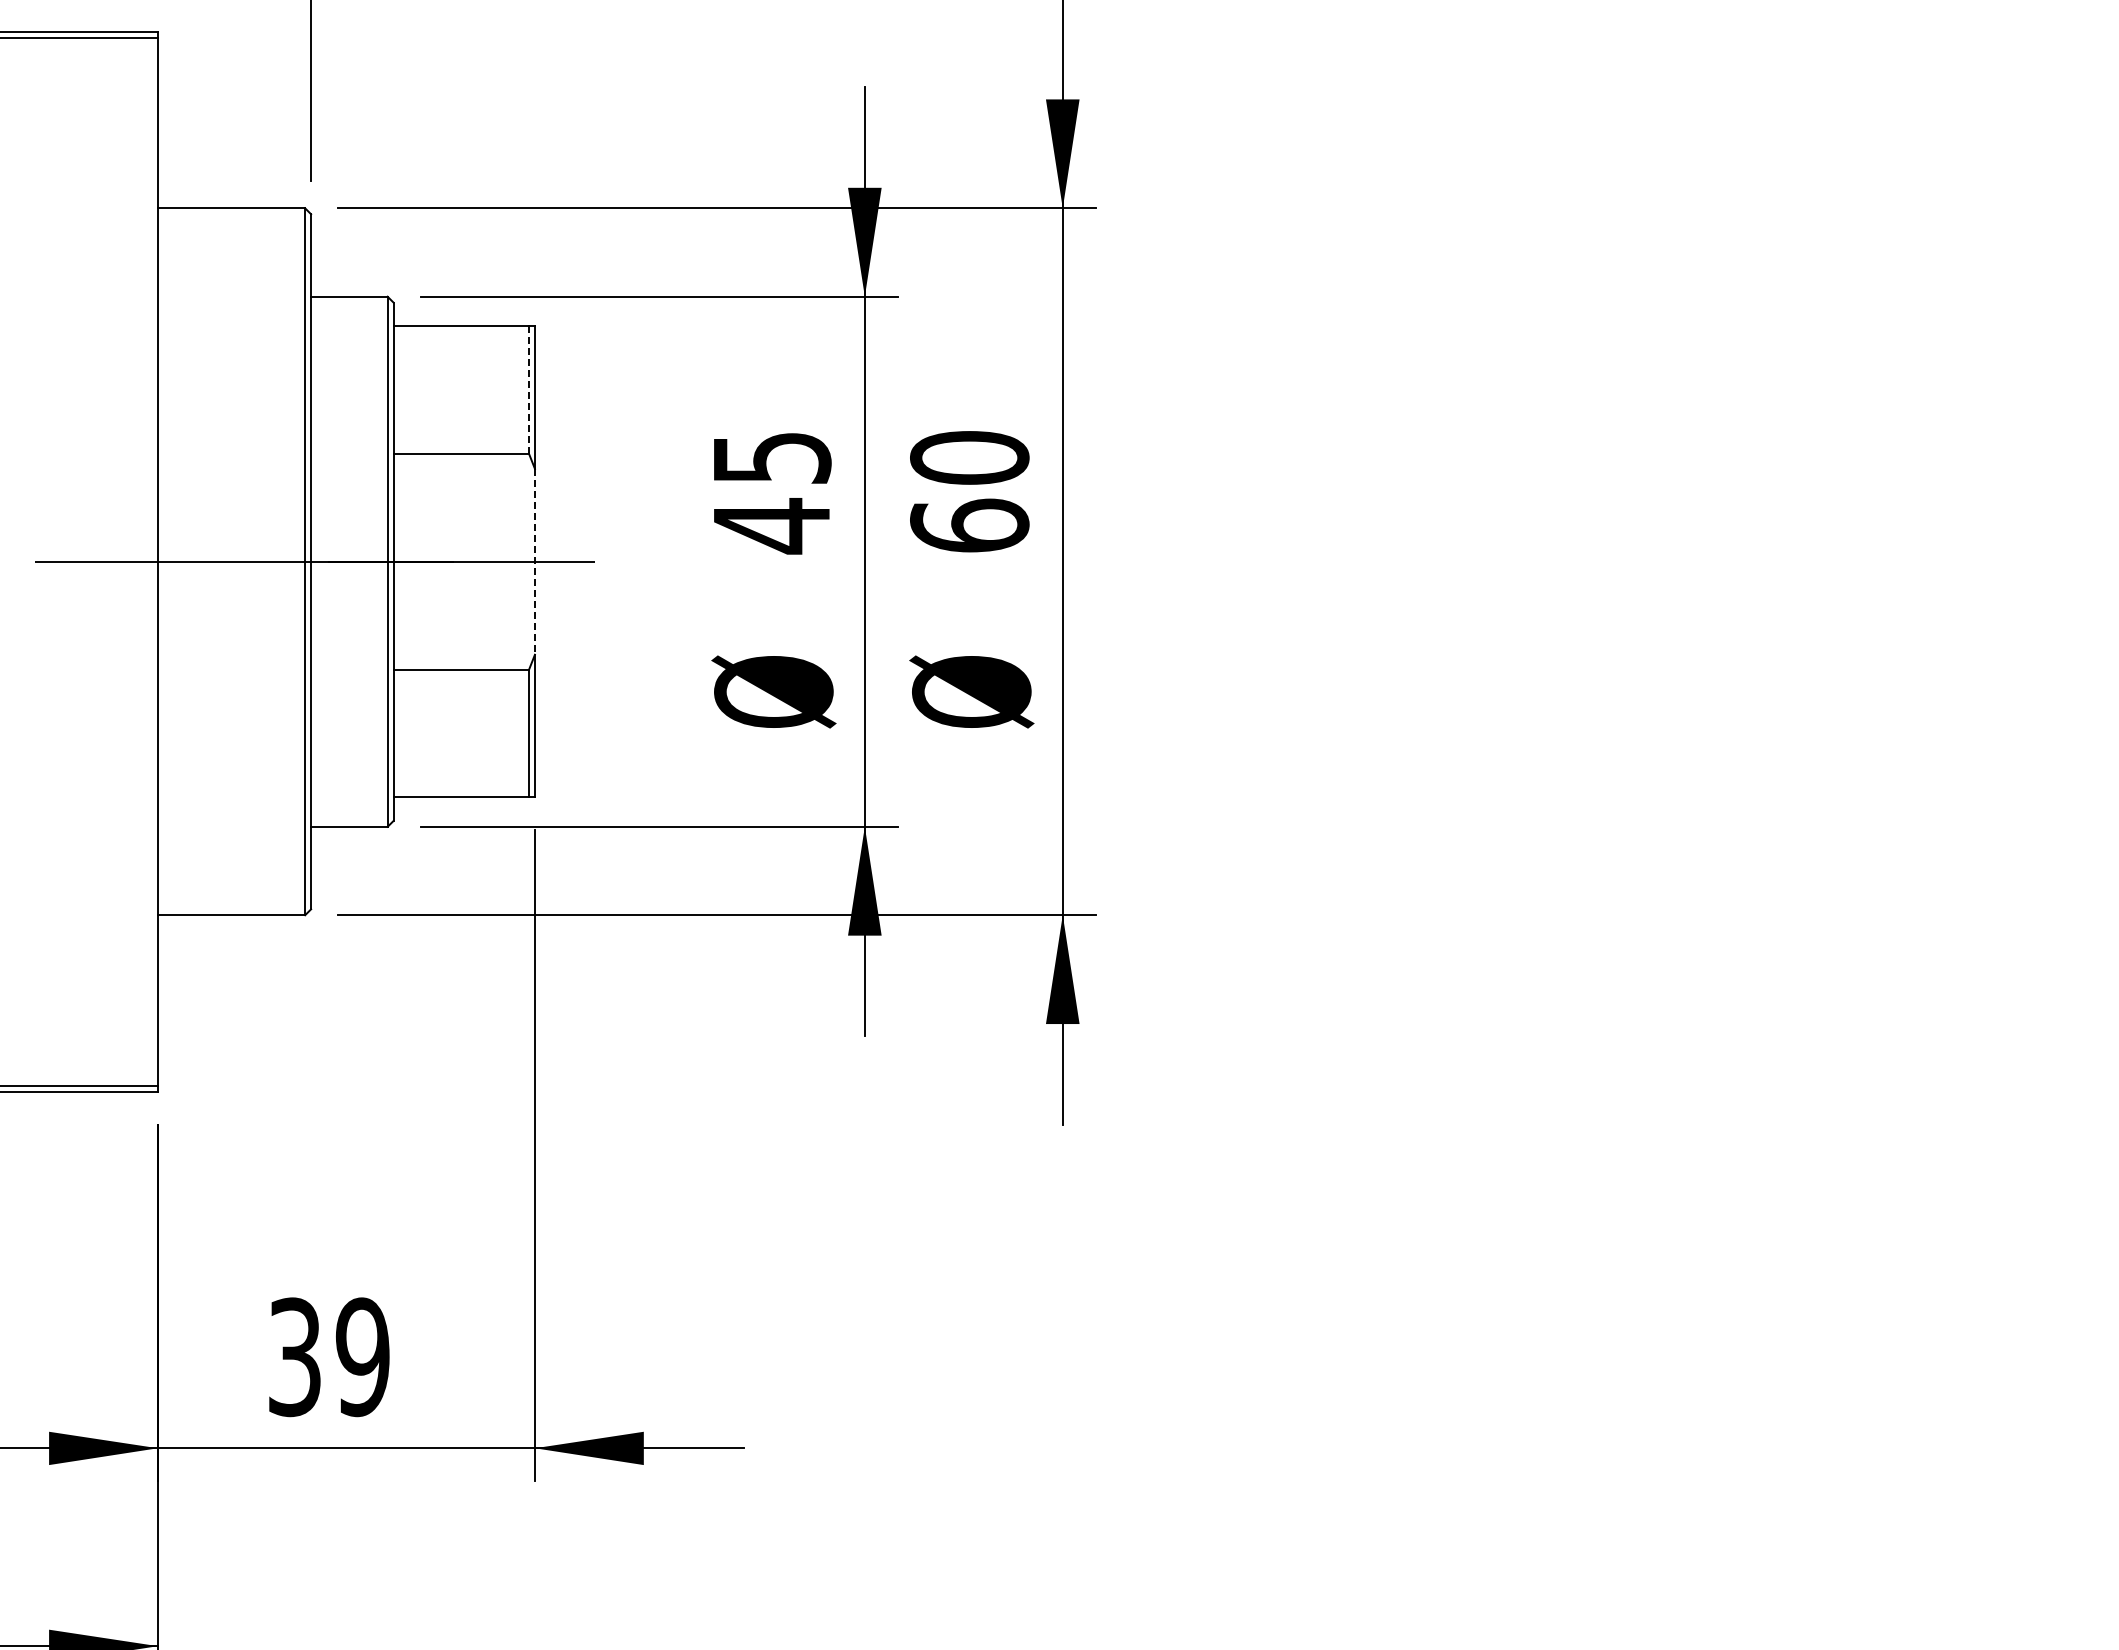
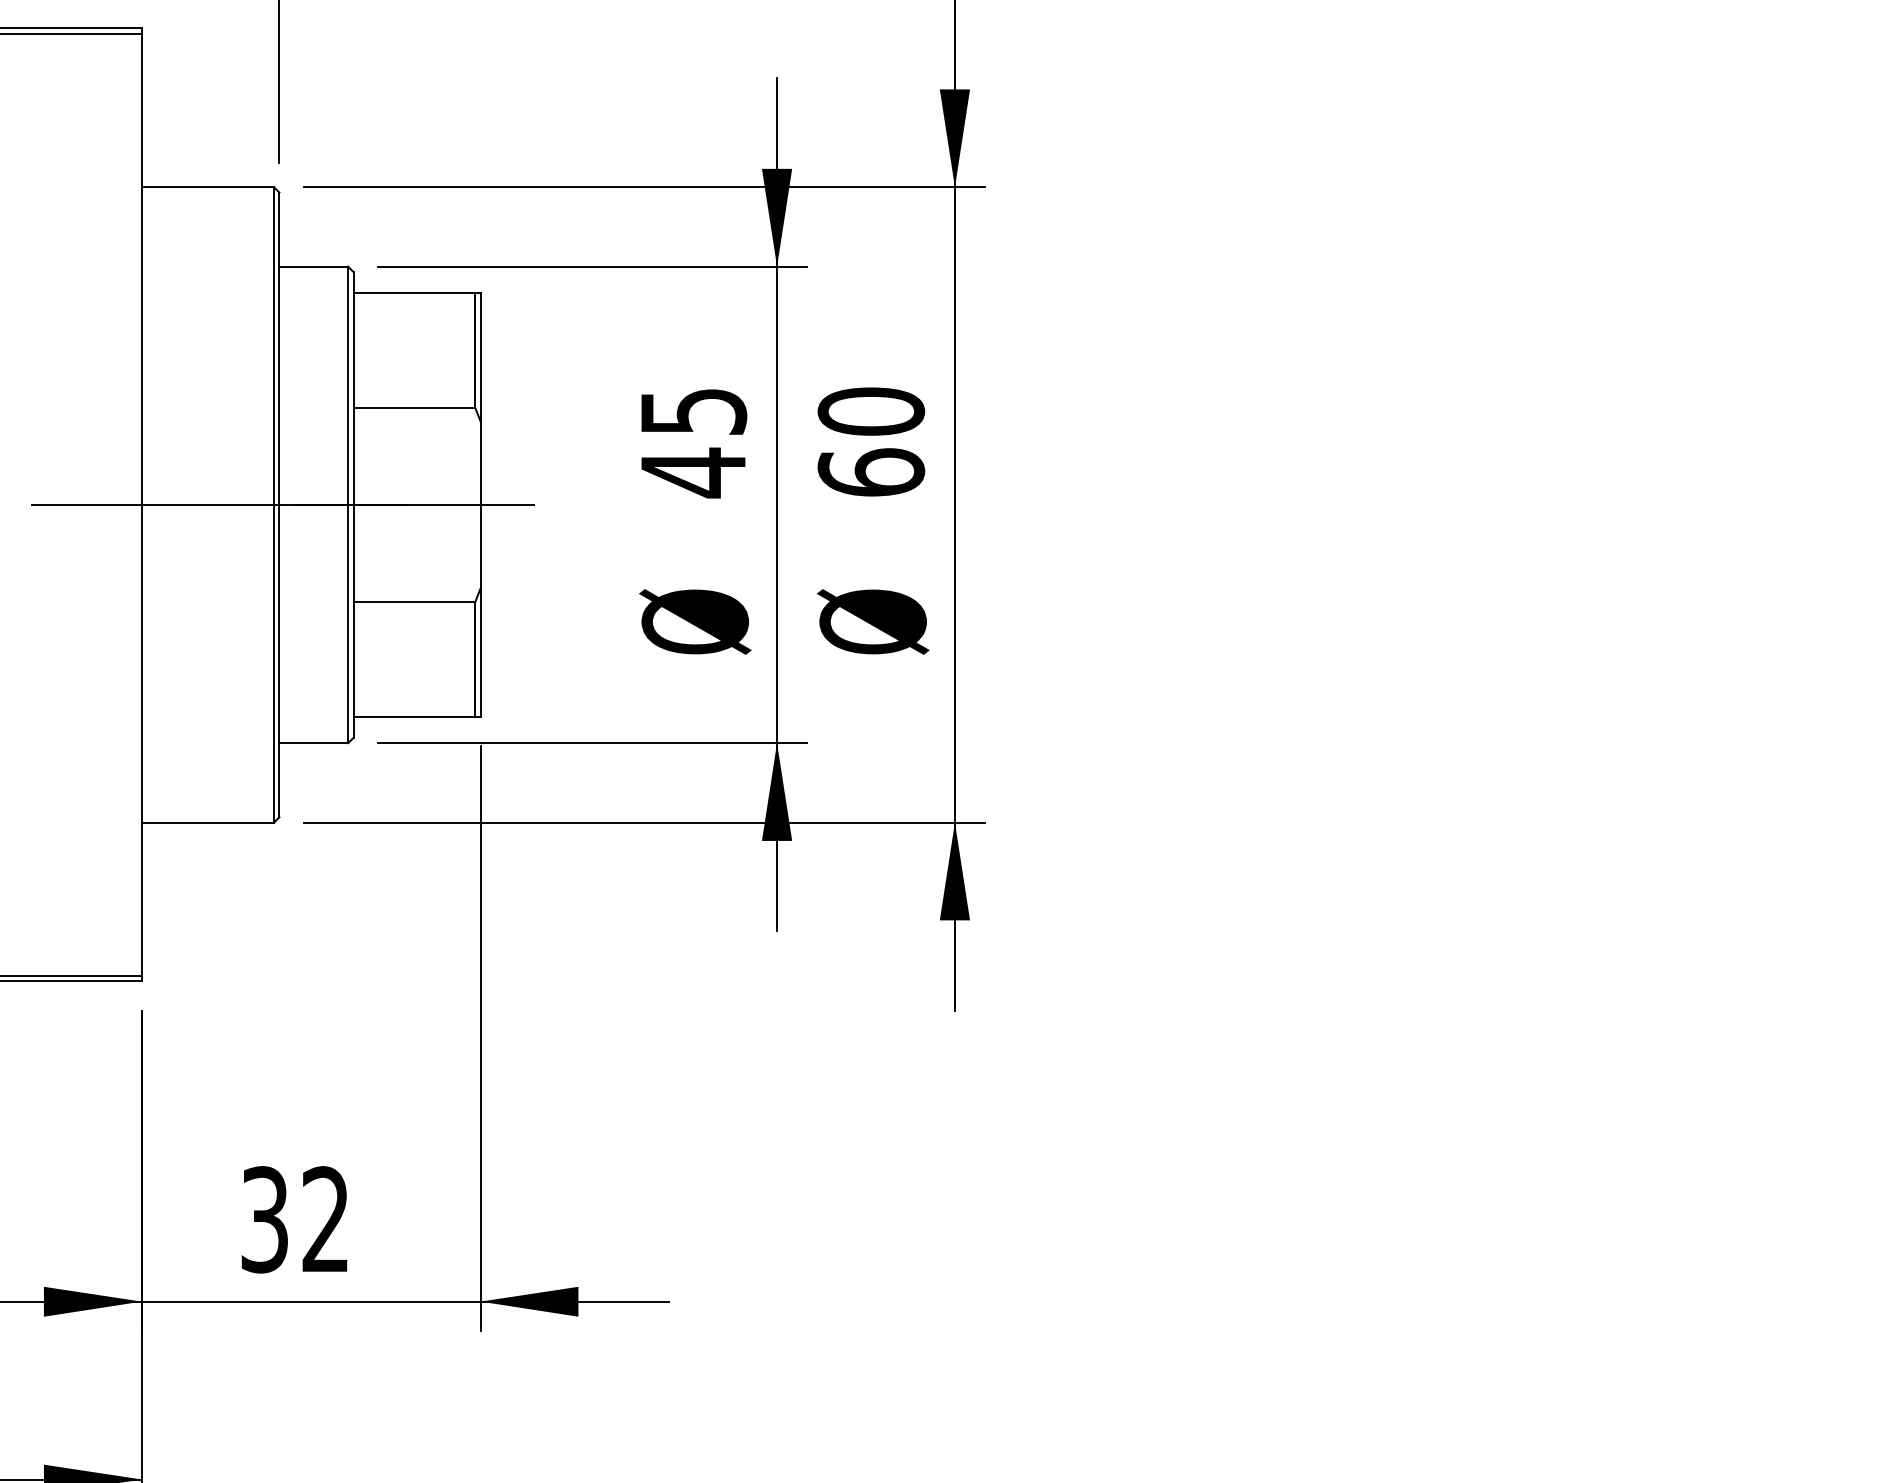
line: (529, 390) -> (475, 351), dashed -> solid
line: (534, 561) -> (480, 504), dashed -> solid
text: (362, 1357) -> (325, 1220), 39 -> 32

